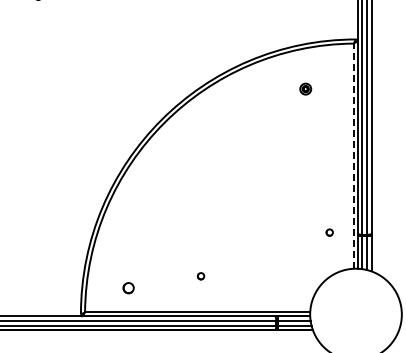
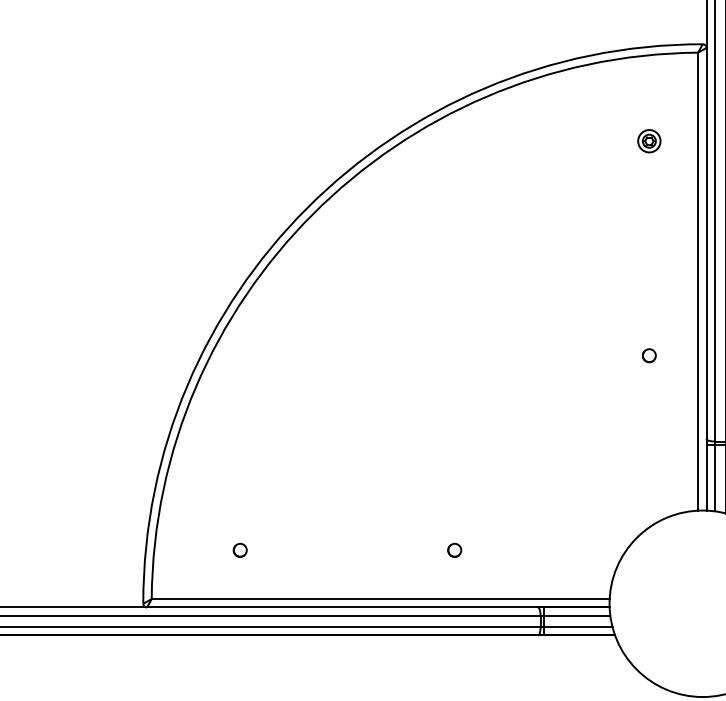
part: (305, 88) -> (648, 139), moved
line: (353, 156) -> (697, 282), dashed -> solid
part: (329, 232) -> (648, 355), moved
part: (200, 276) -> (453, 550), moved
part: (128, 288) -> (240, 550), size x0.62

